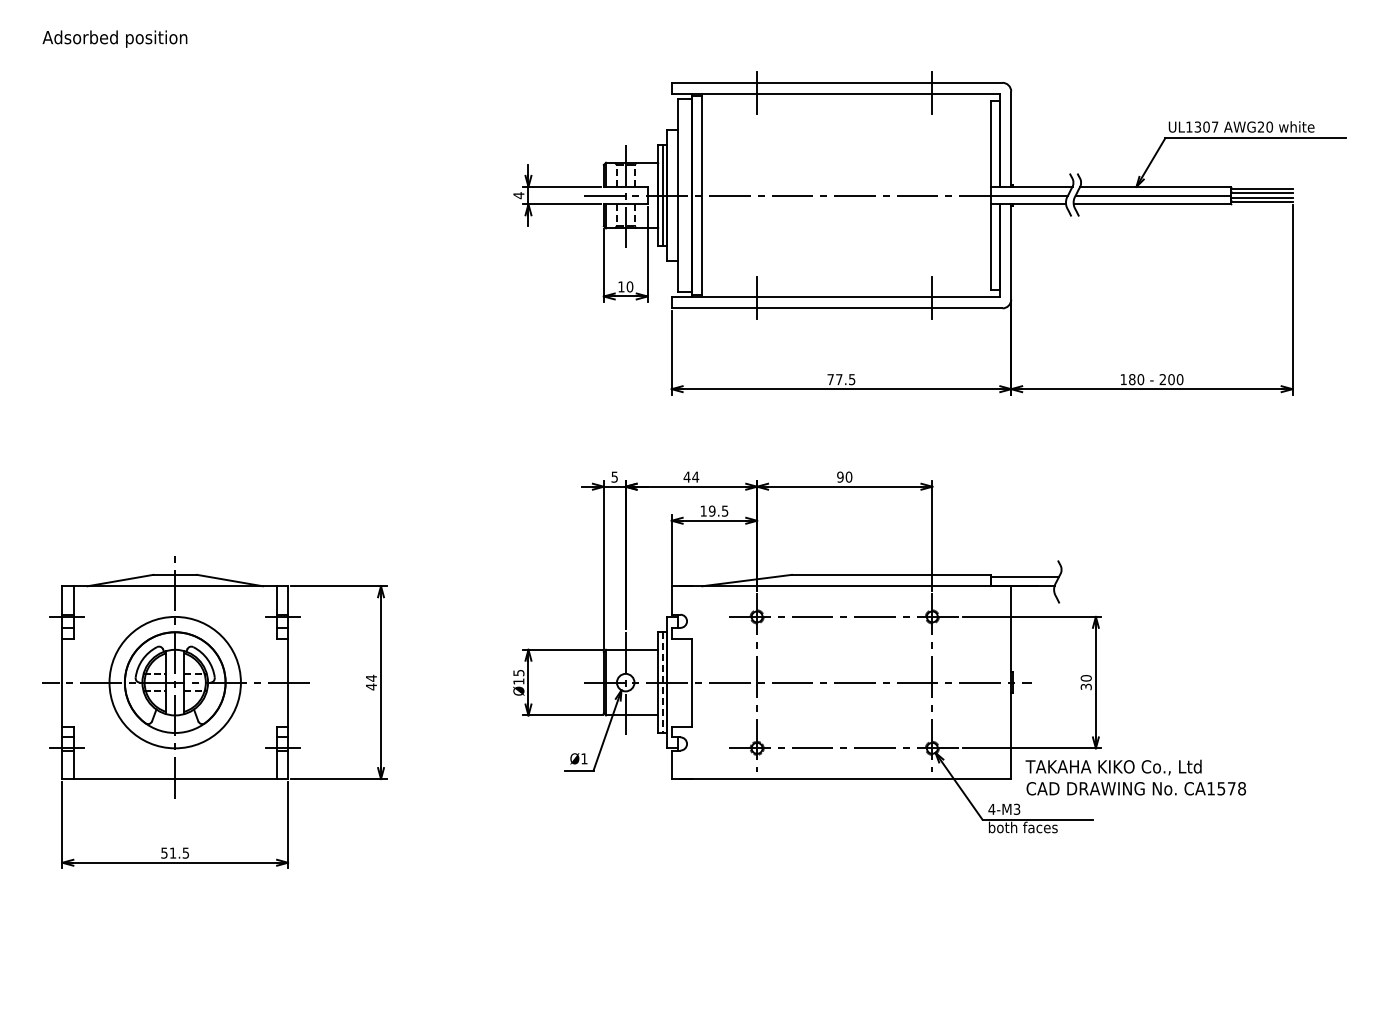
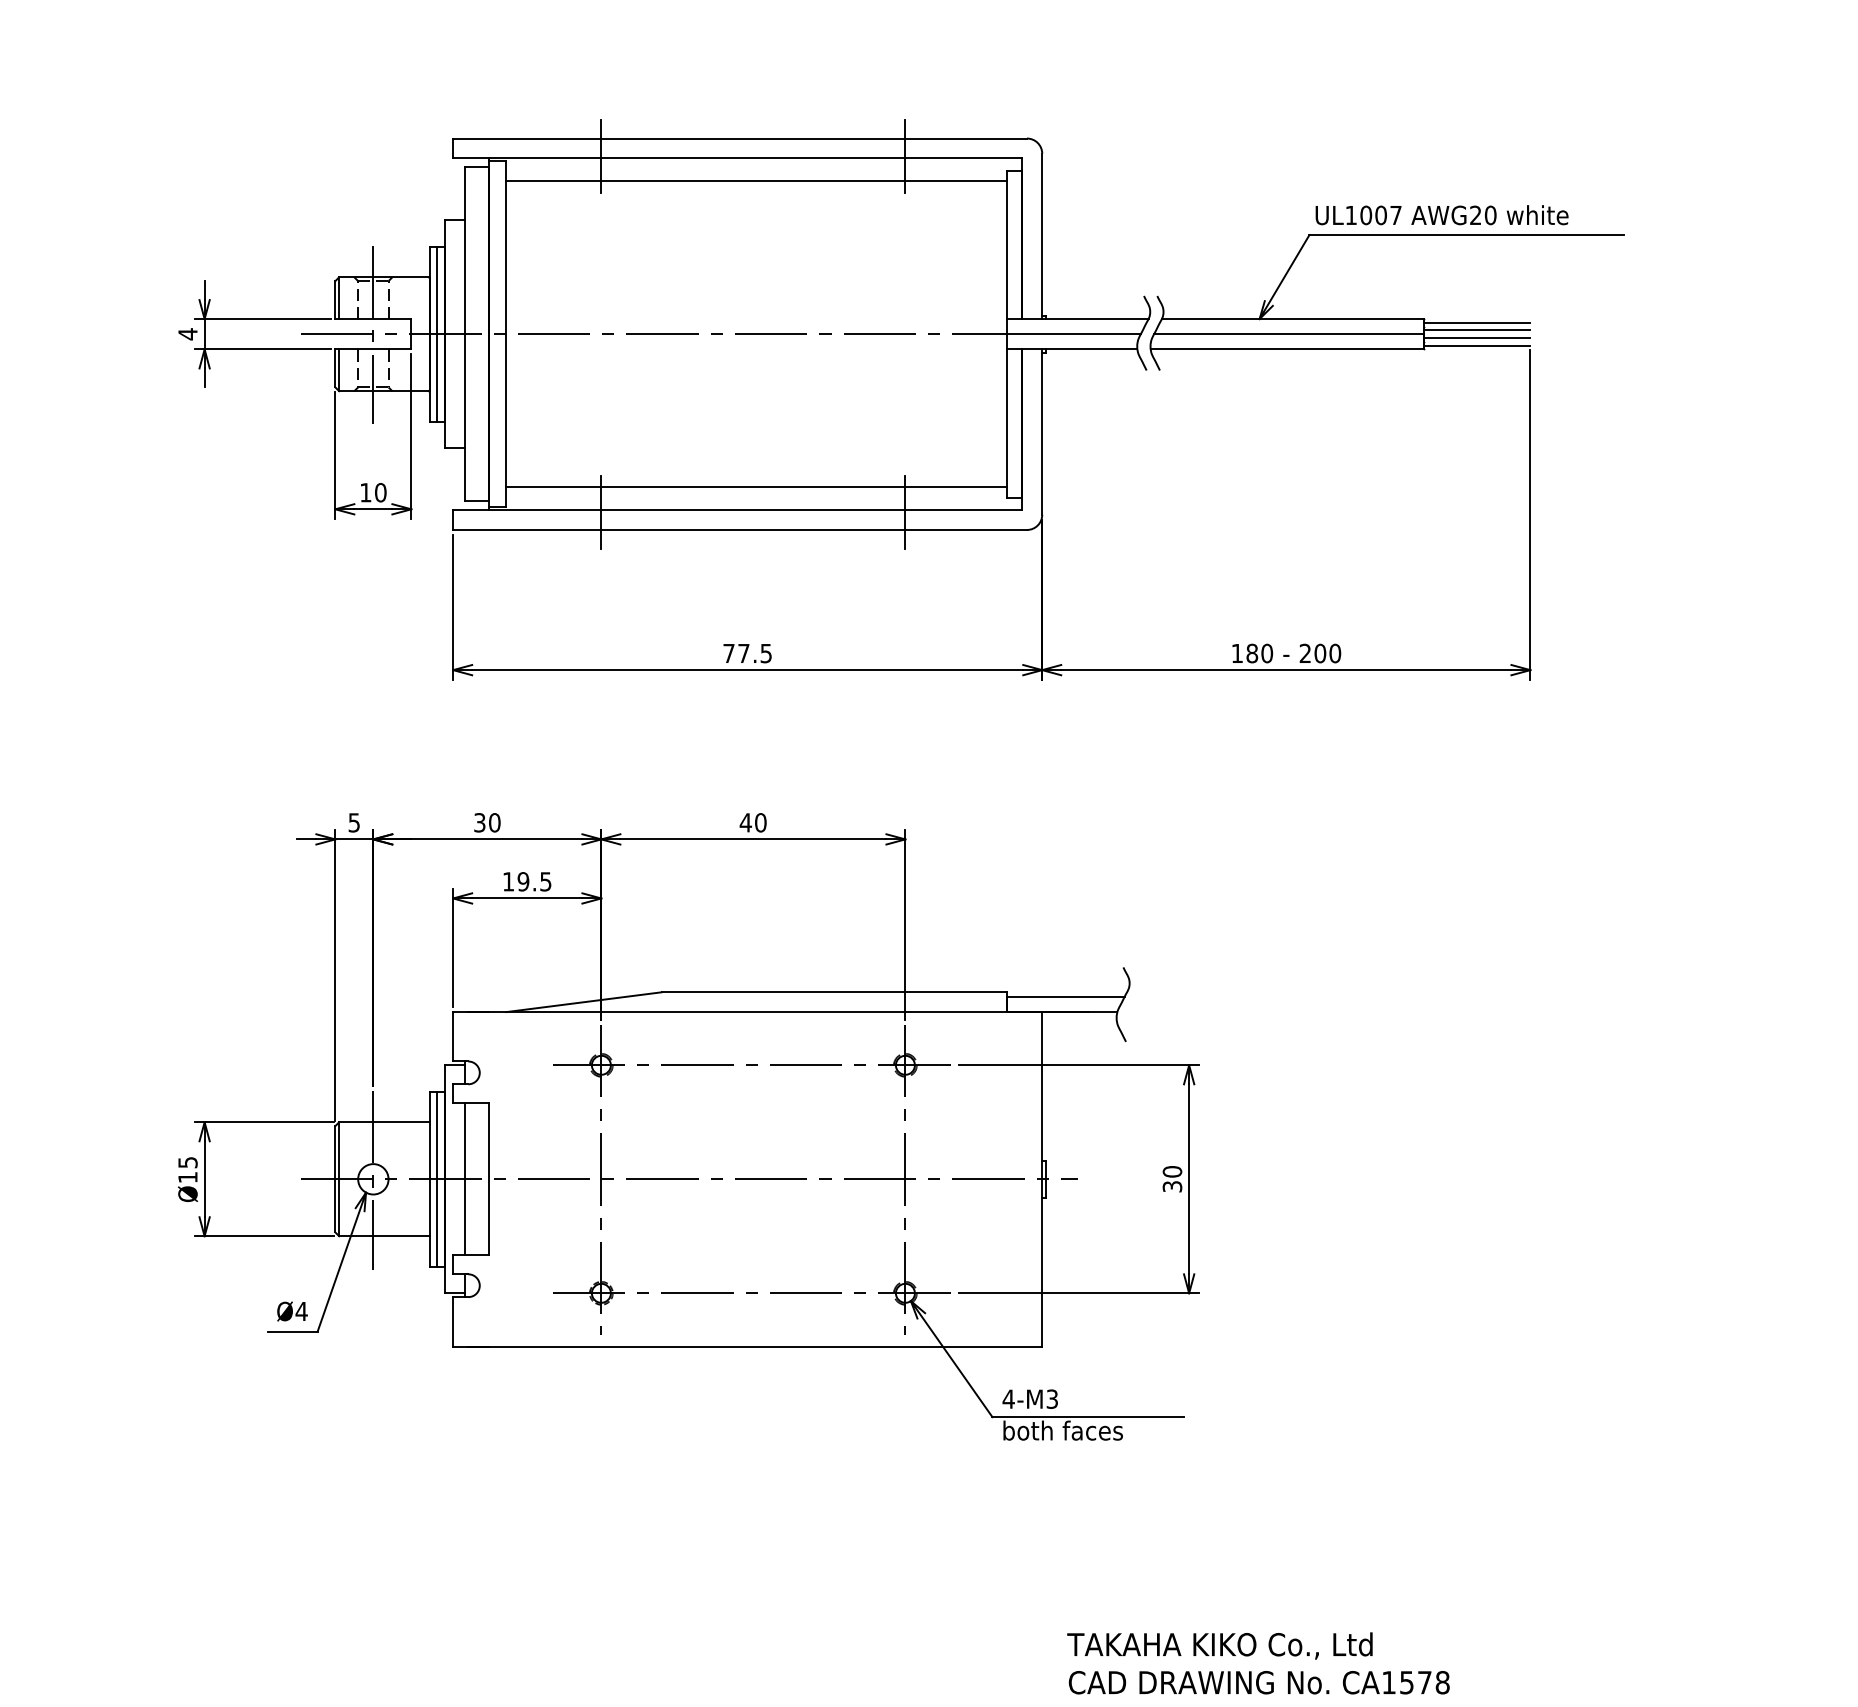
line: (846, 107) -> (756, 181), added
text: (1197, 126) -> (1365, 214), UL1307 -> UL1007
line: (846, 283) -> (756, 486), added
text: (691, 476) -> (487, 821), 44 -> 30
text: (839, 476) -> (744, 821), 90 -> 40
line: (678, 682) -> (464, 1179), added
line: (662, 683) -> (437, 1180), dashed -> solid
text: (583, 758) -> (300, 1310), Ø1 -> Ø4
text: (1135, 777) -> (1257, 1663), moved

